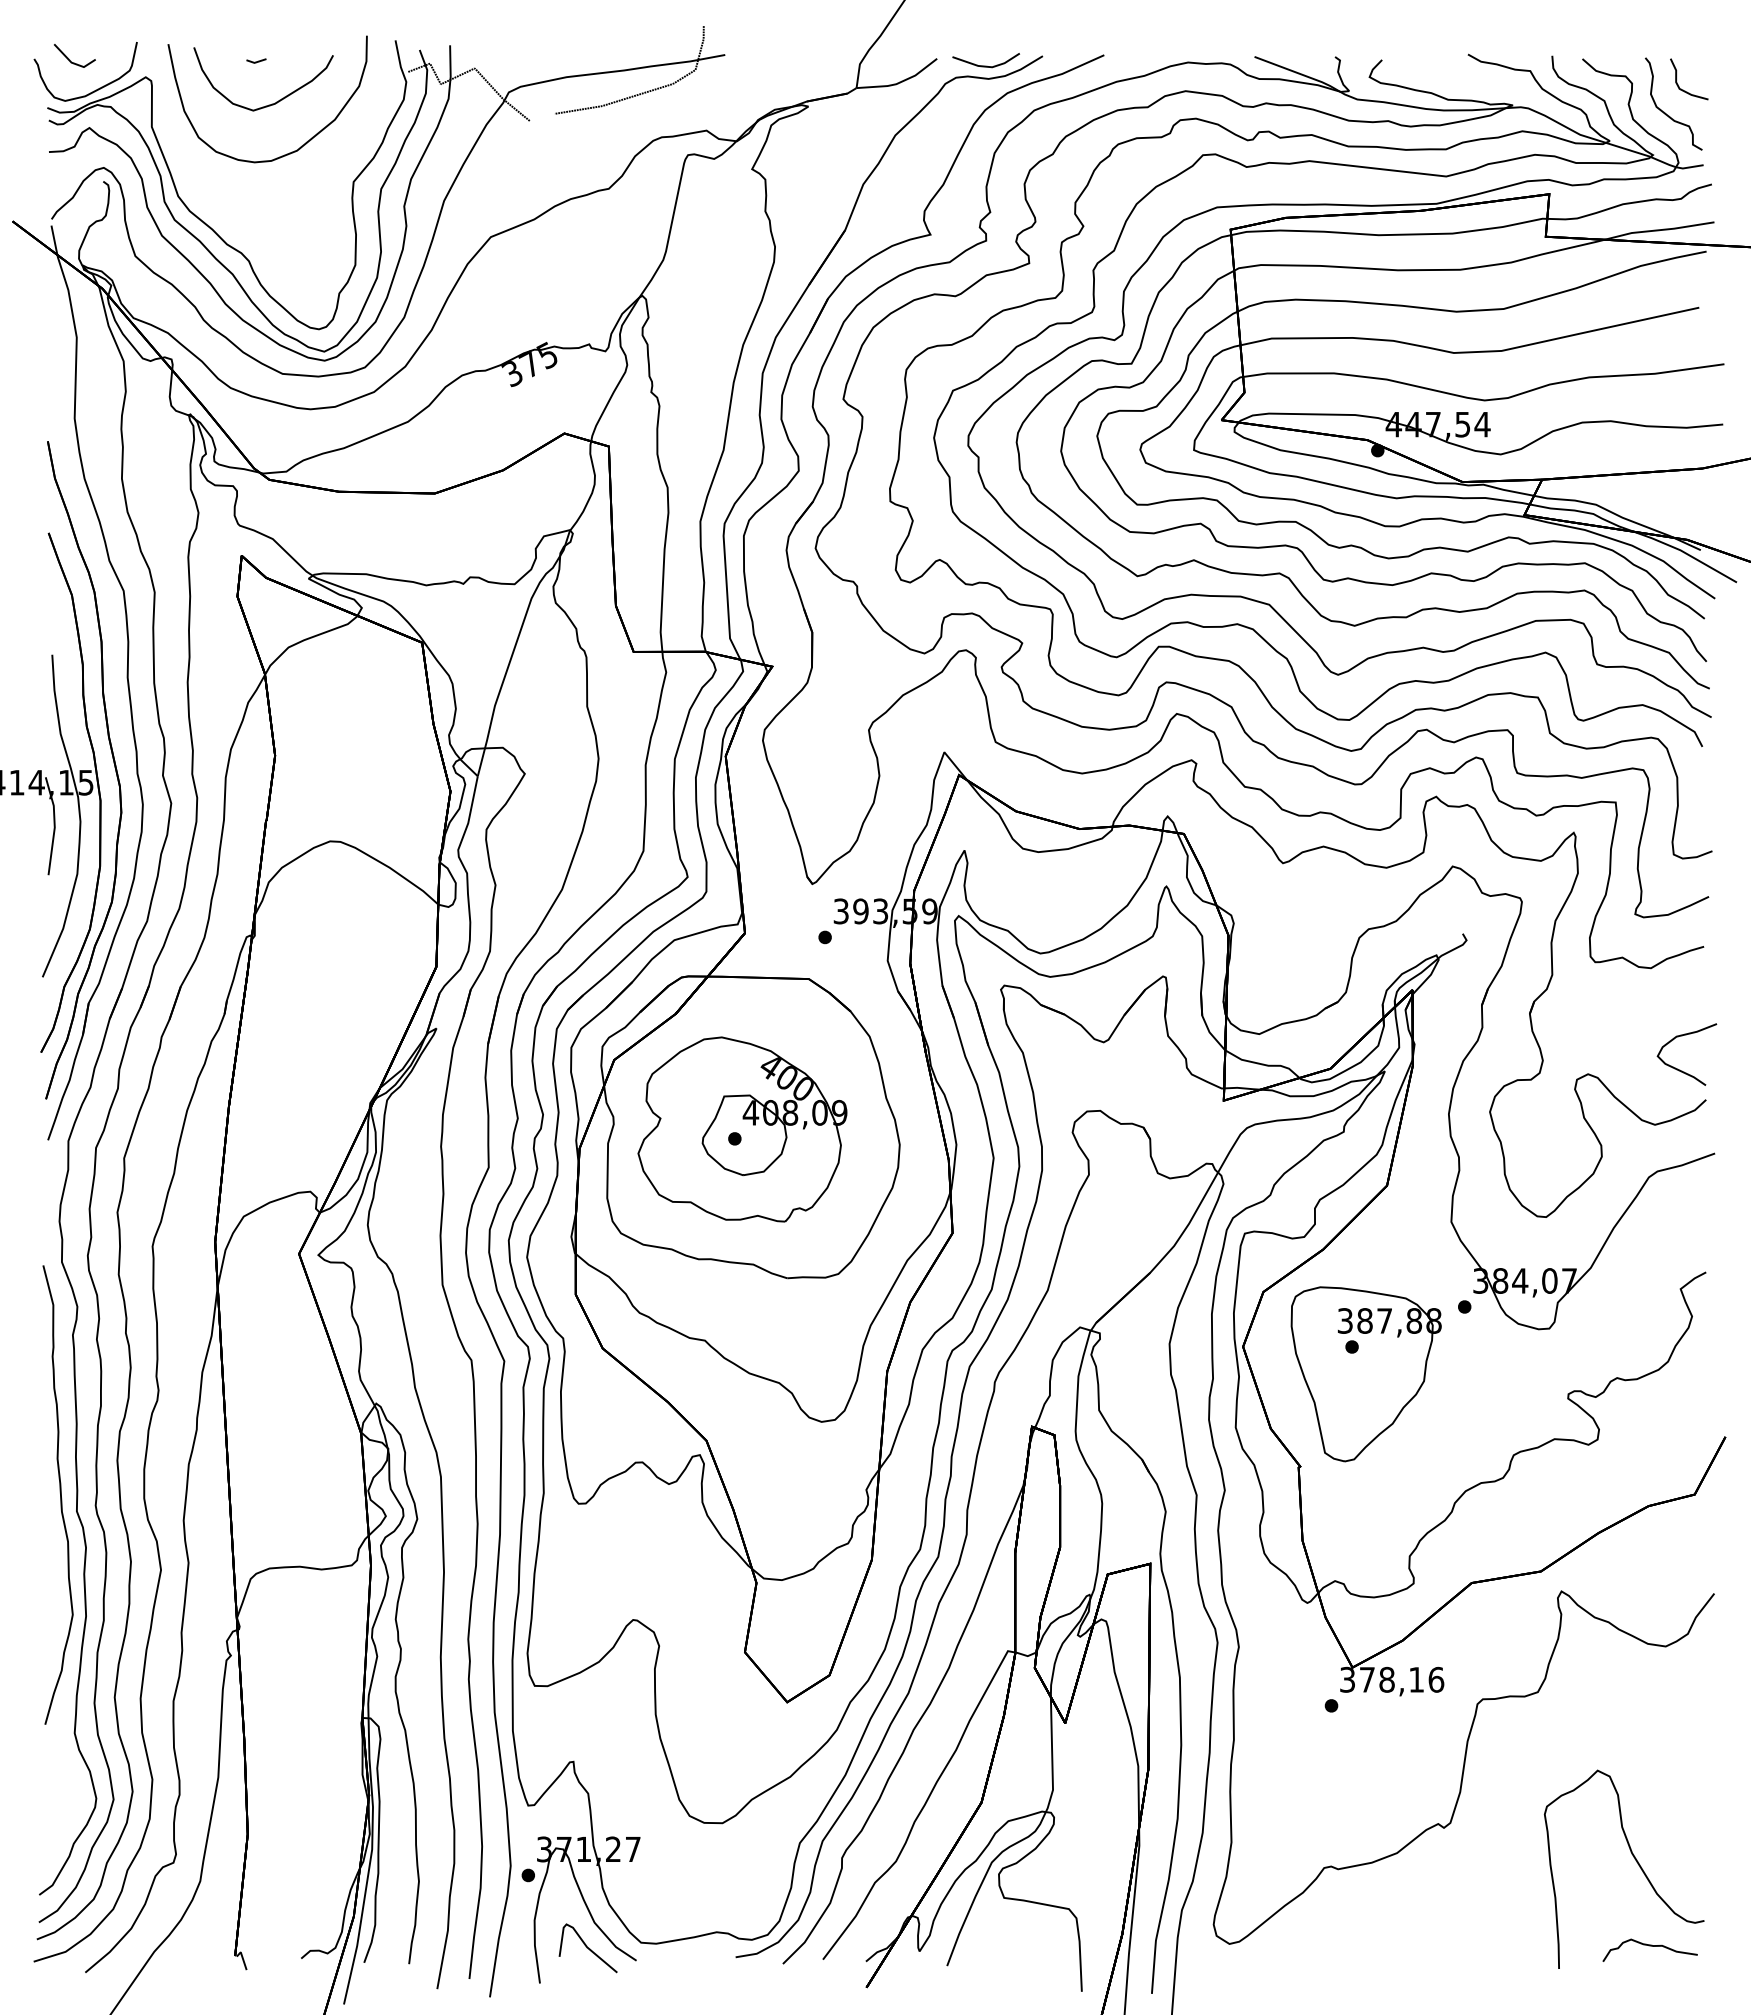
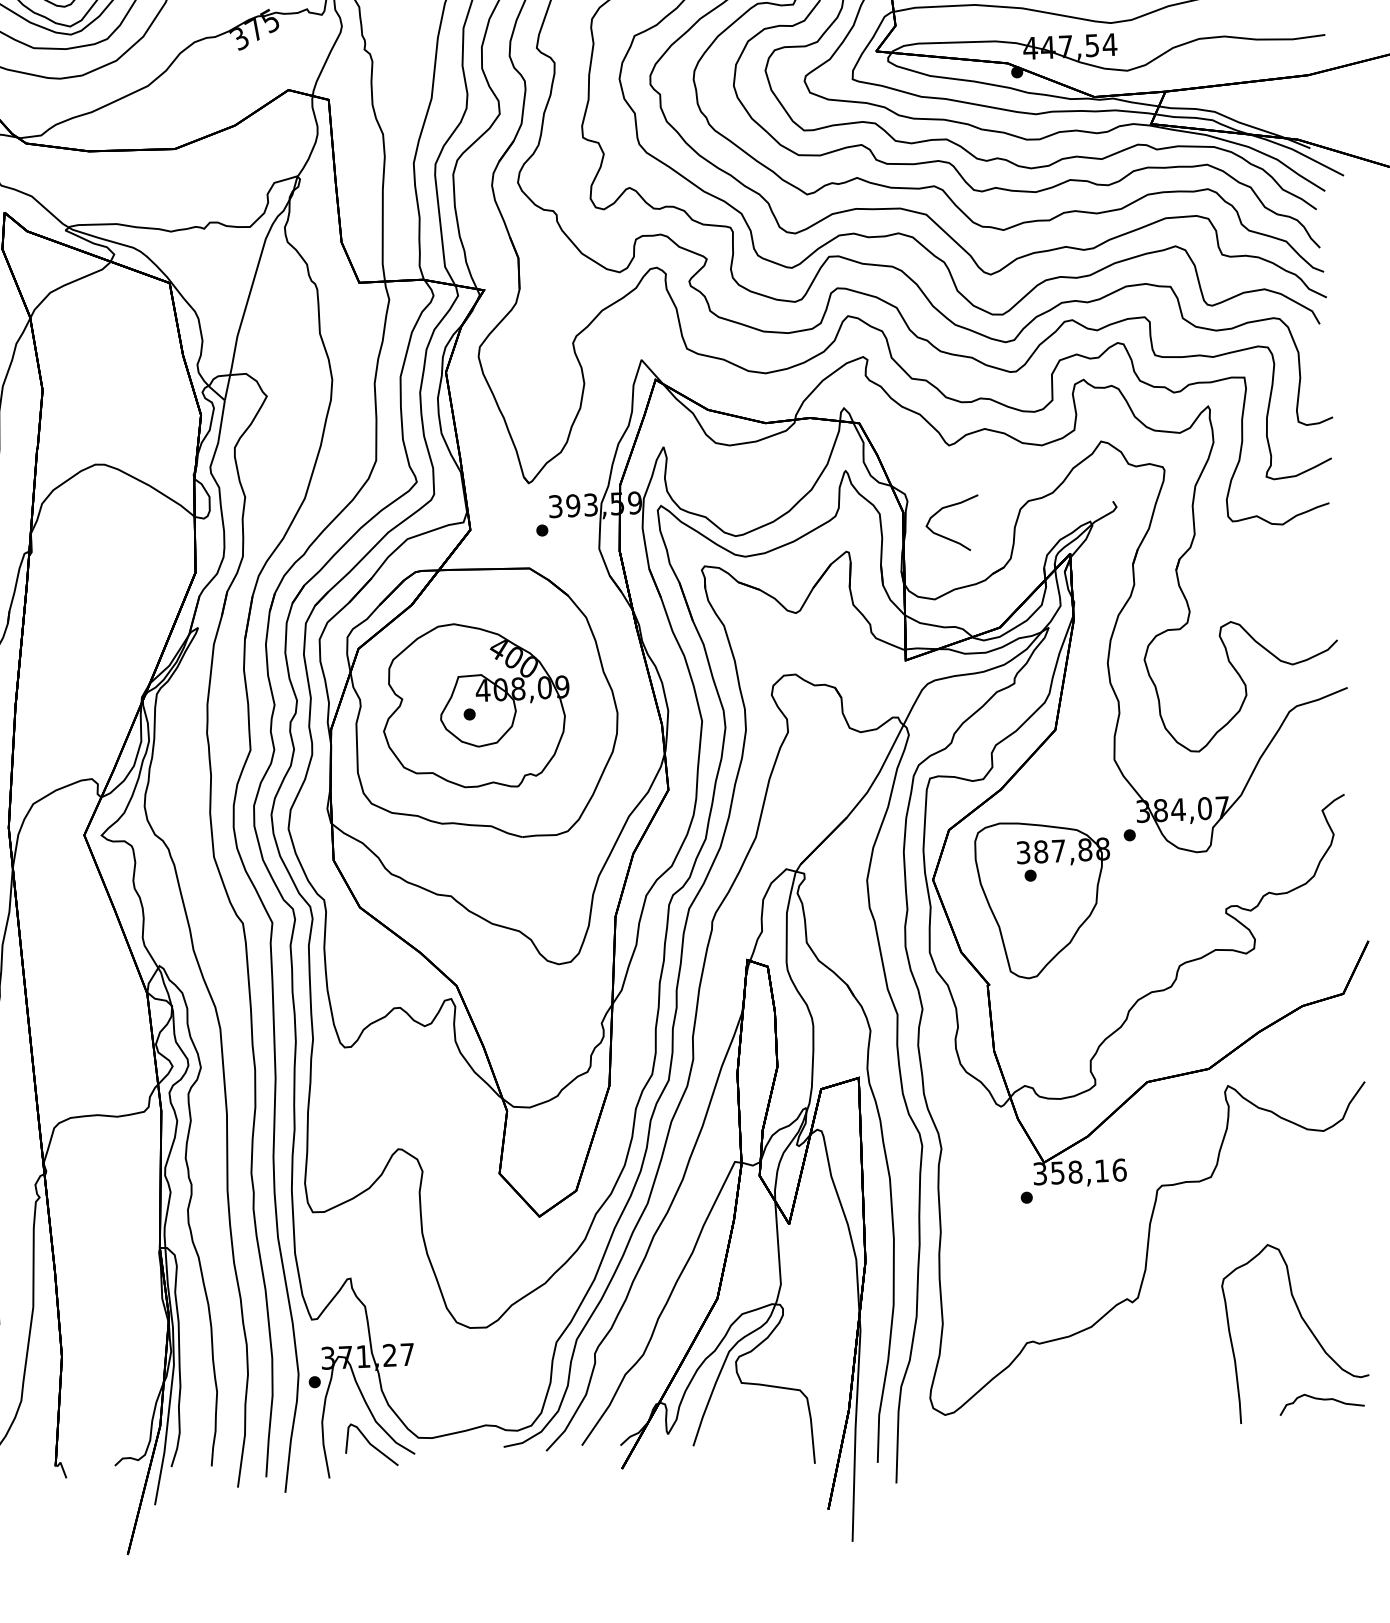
curve: (1682, 1070) -> (949, 538), moved
text: (1367, 1679) -> (1057, 1172), 378,16 -> 358,16

